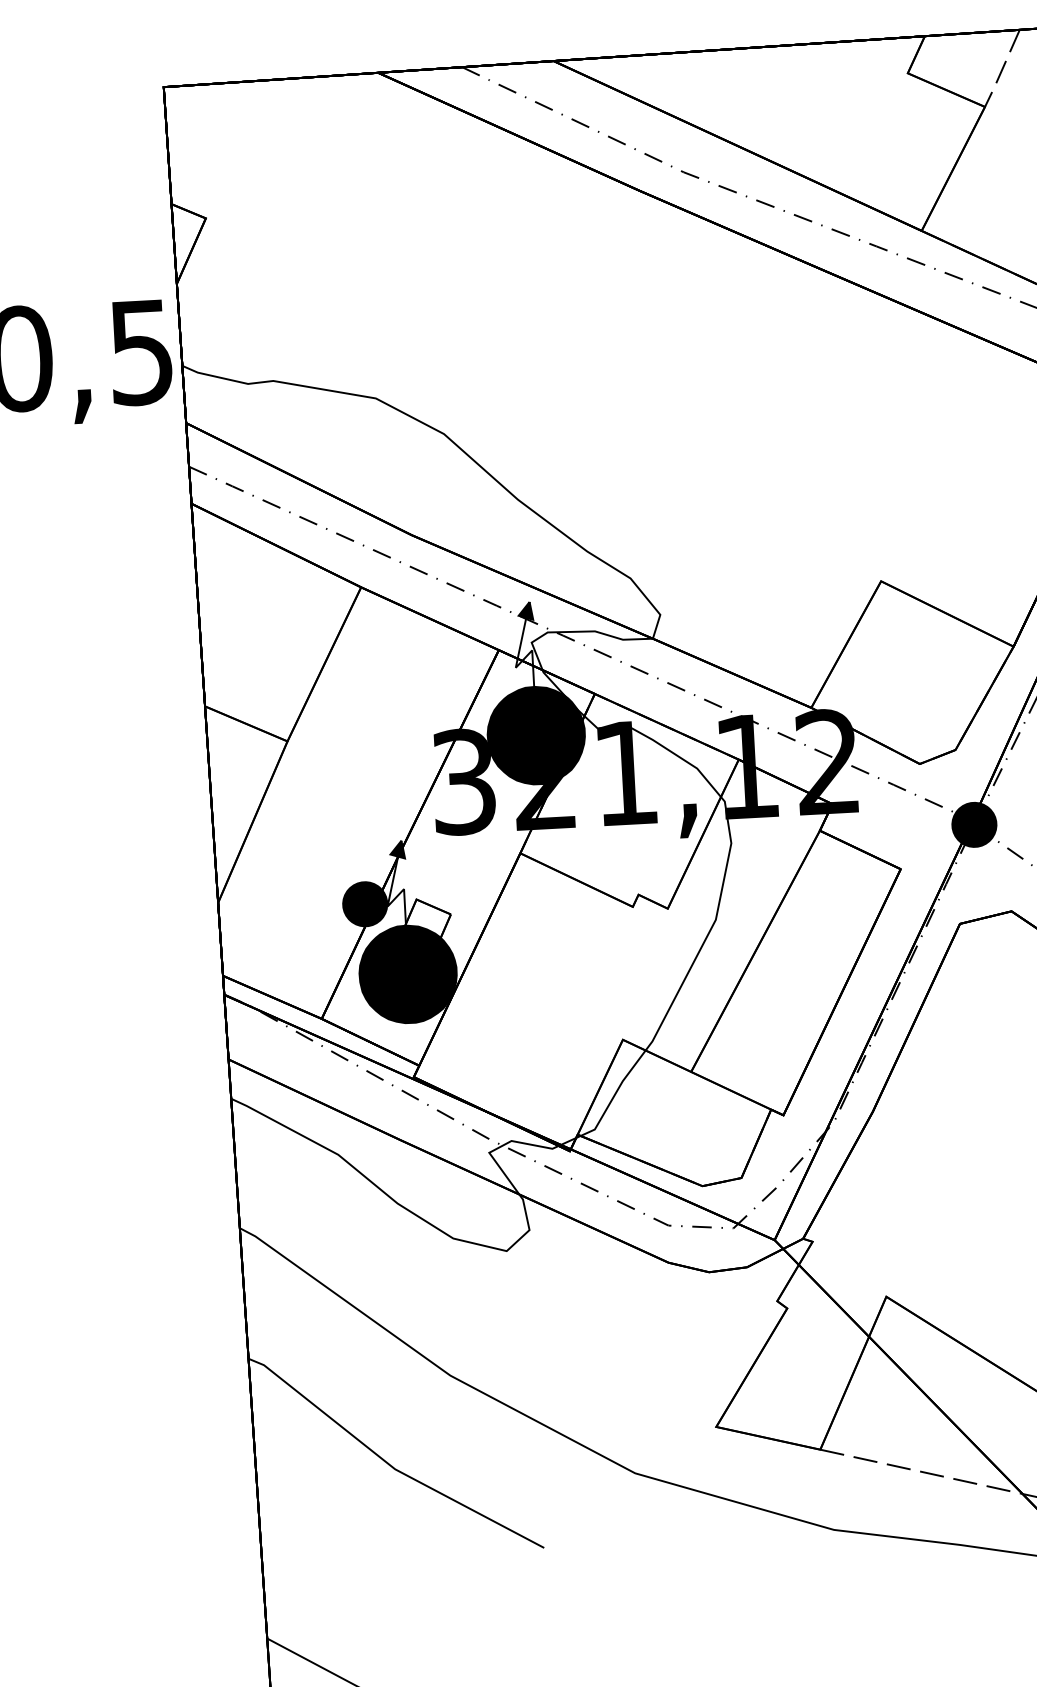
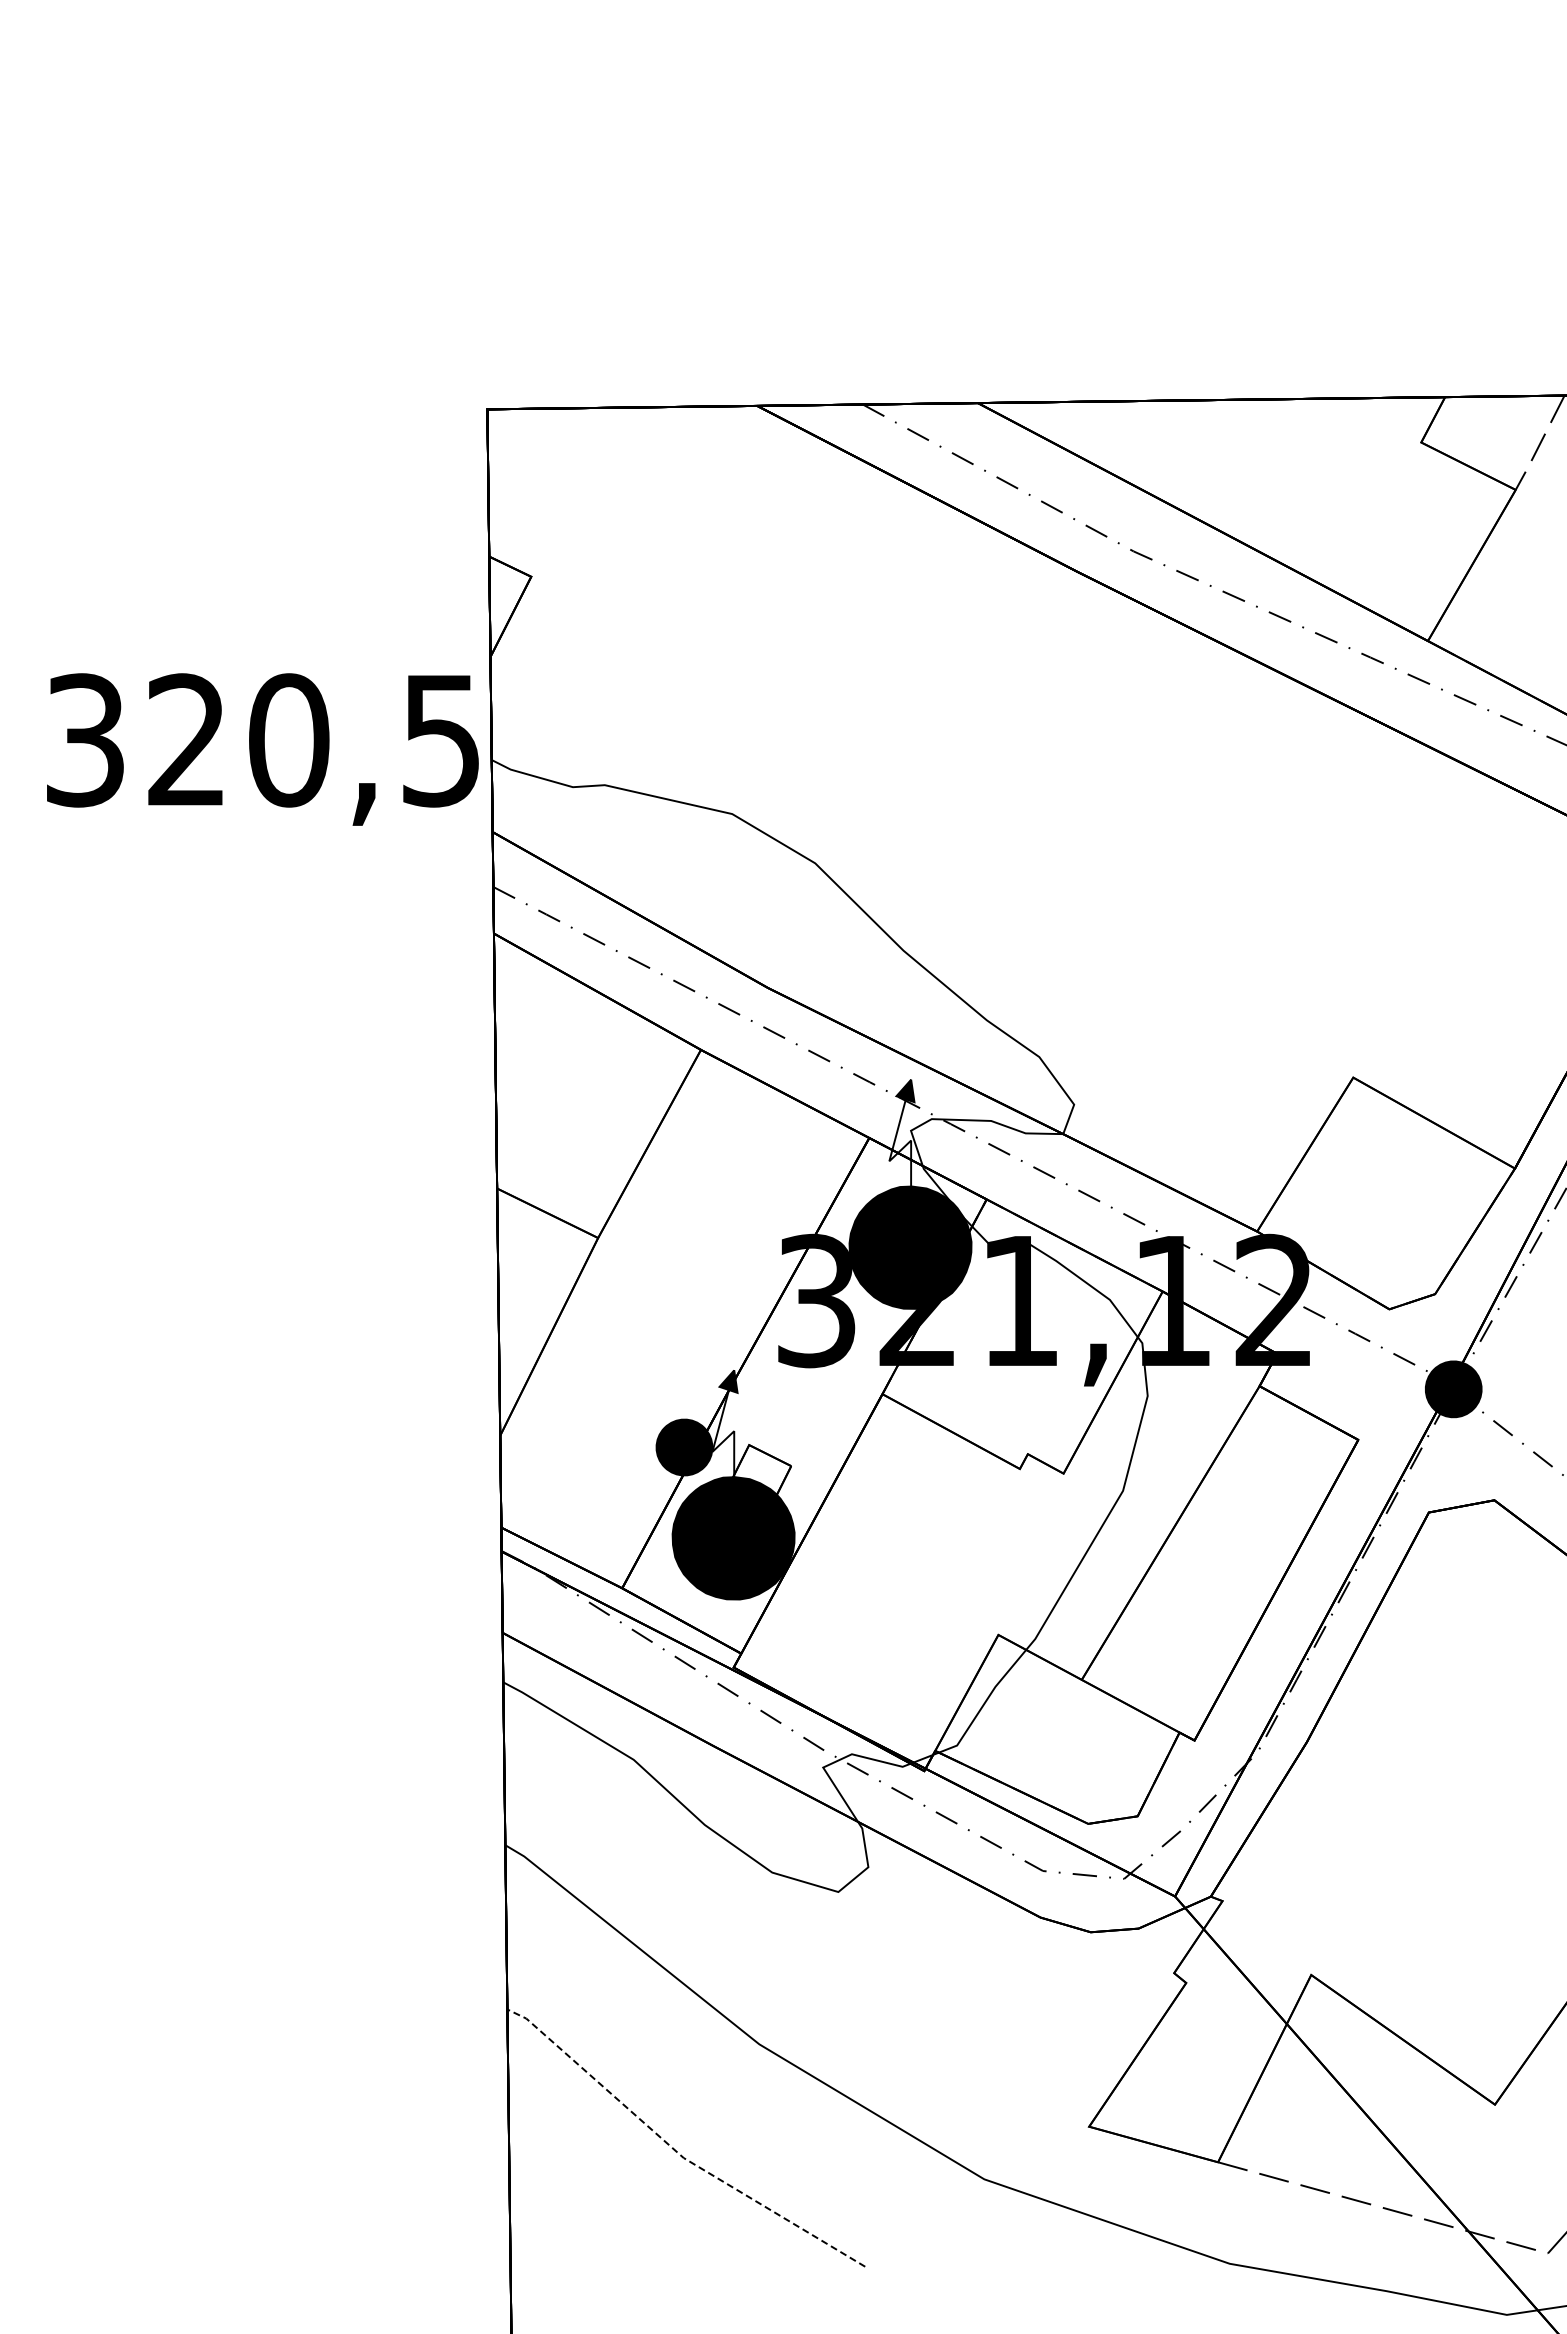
line: (389, 1464) -> (676, 2151), solid -> dashed

